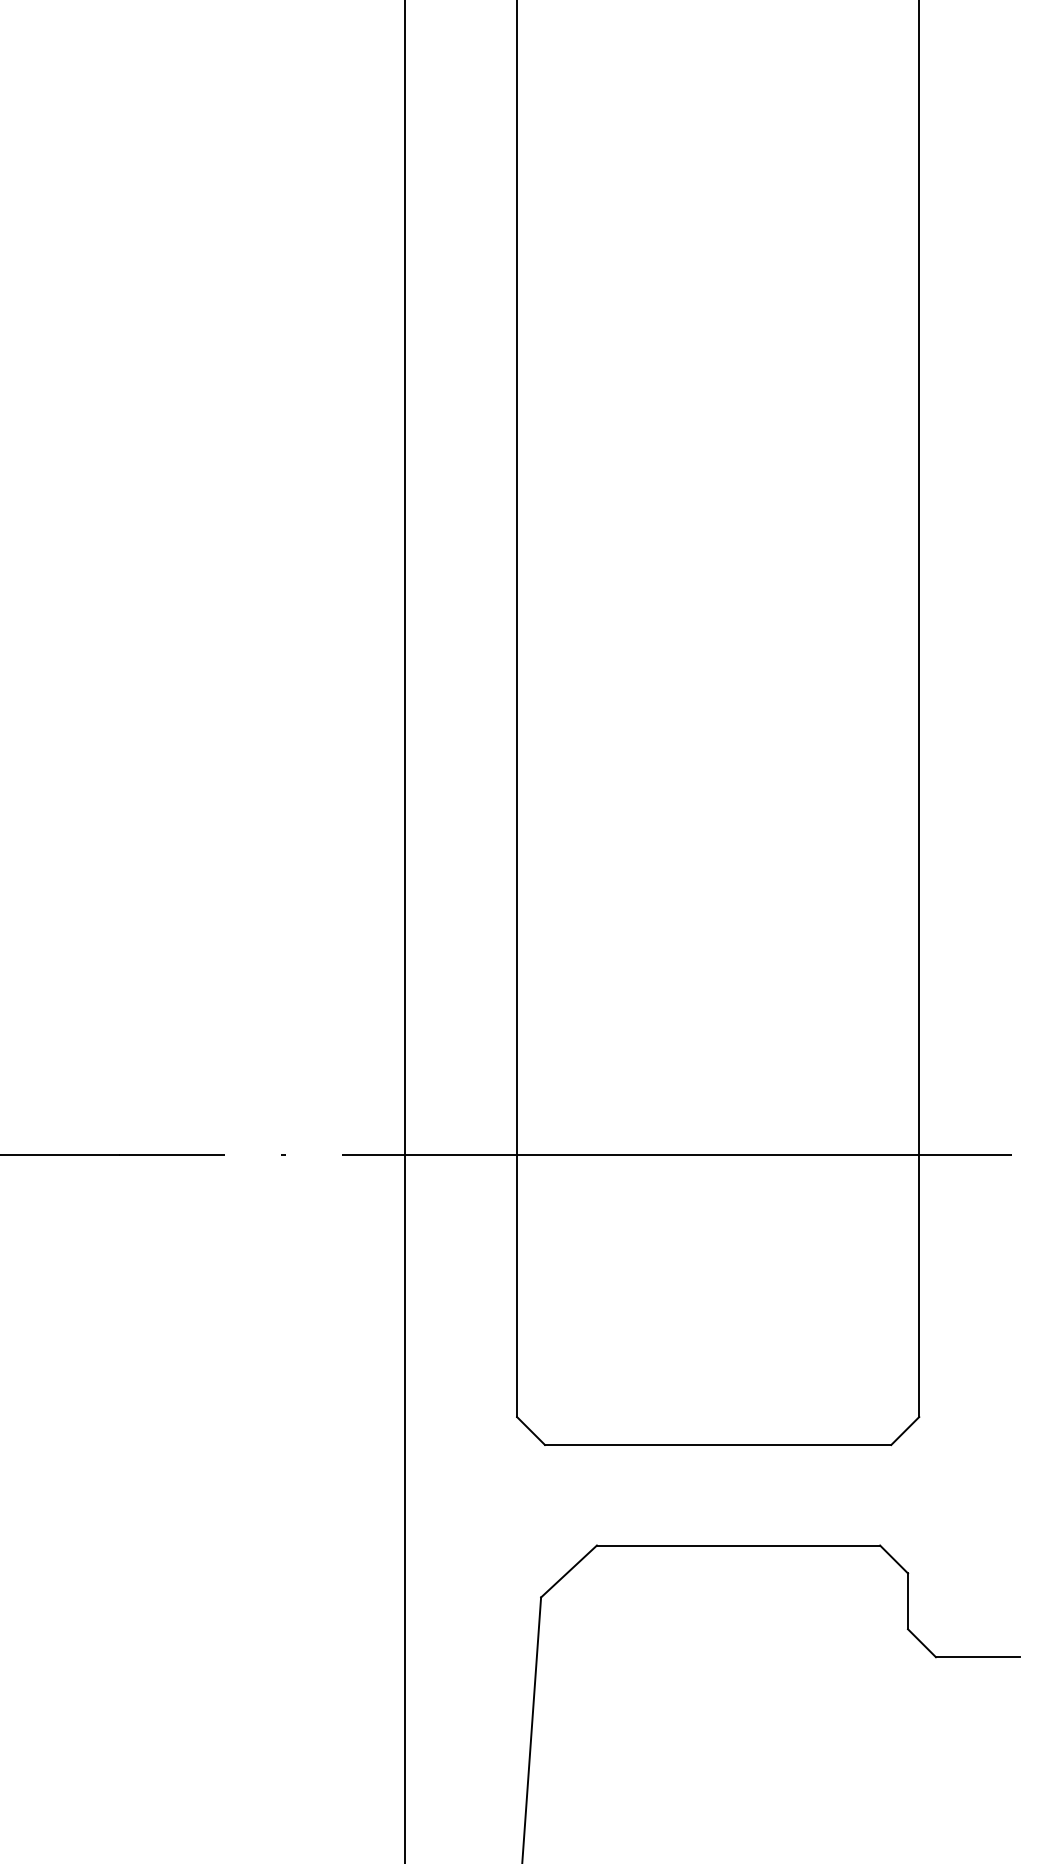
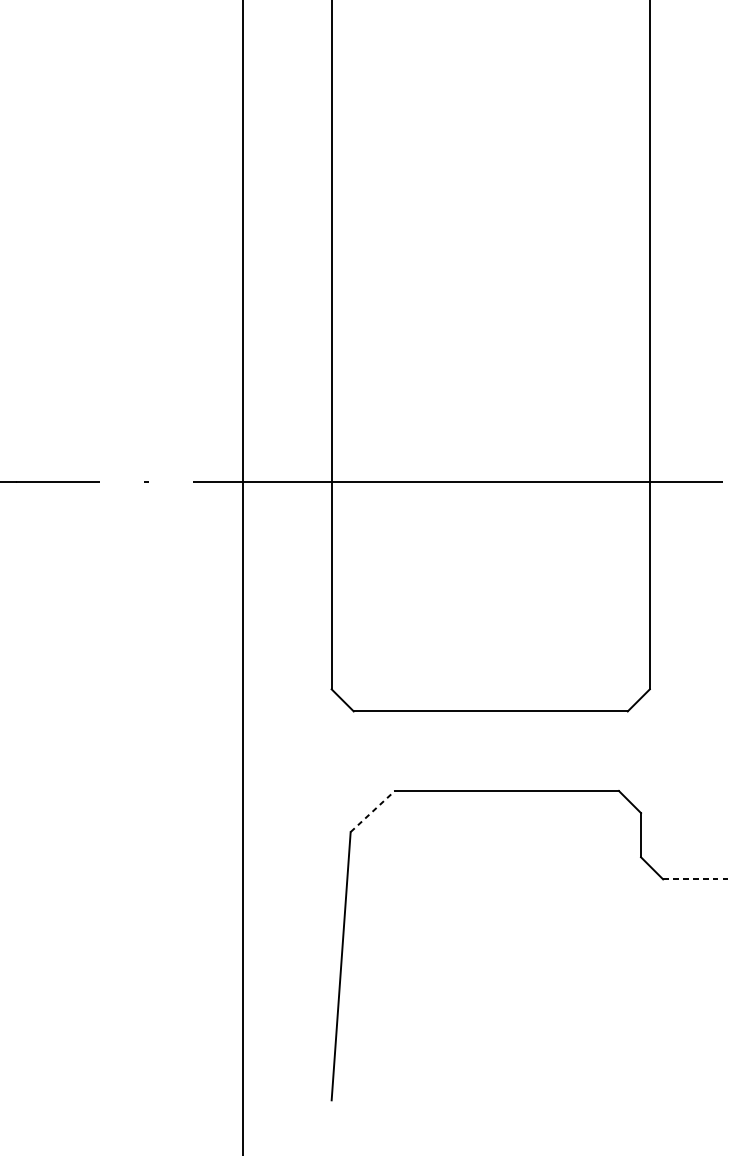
line: (569, 1571) -> (373, 811), solid -> dashed
line: (977, 1657) -> (695, 879), solid -> dashed

